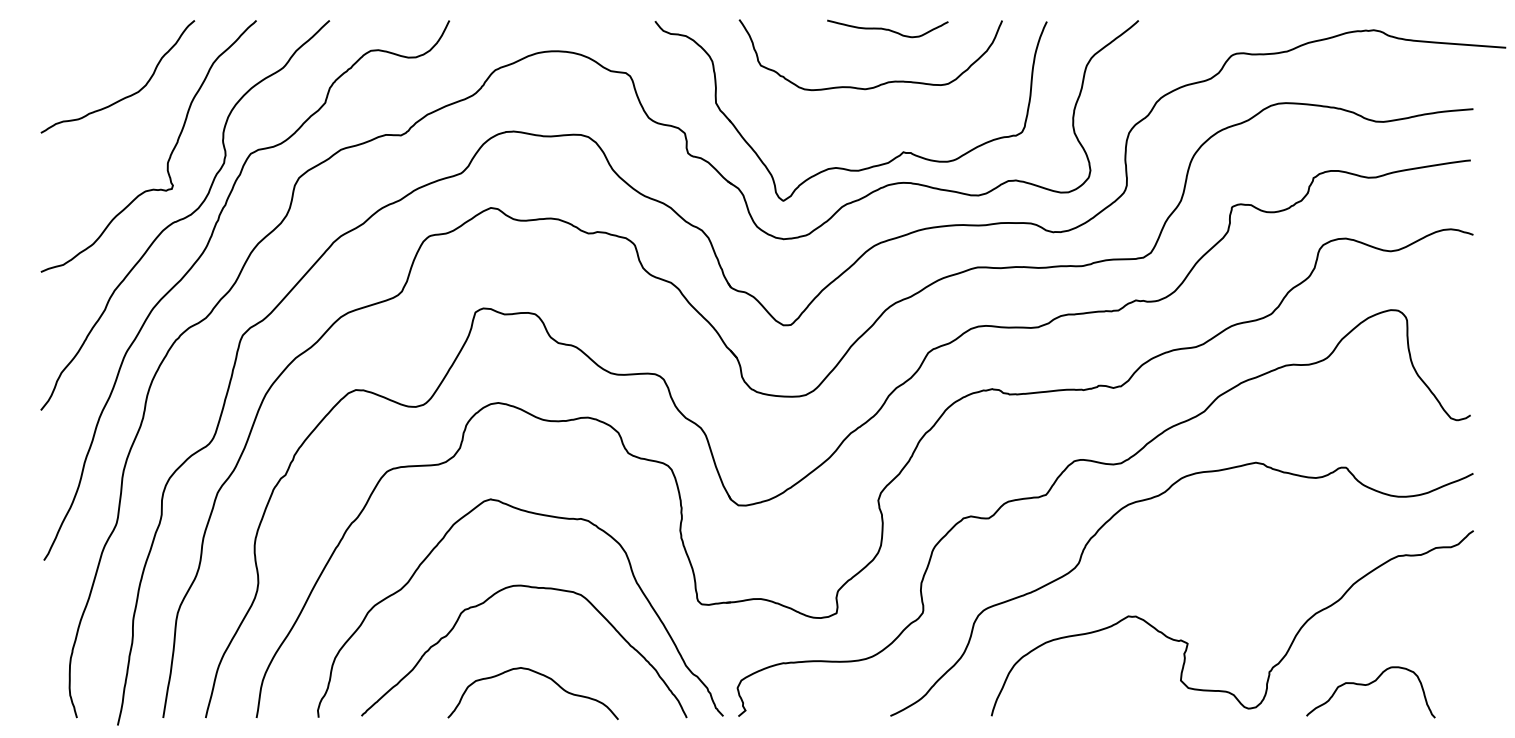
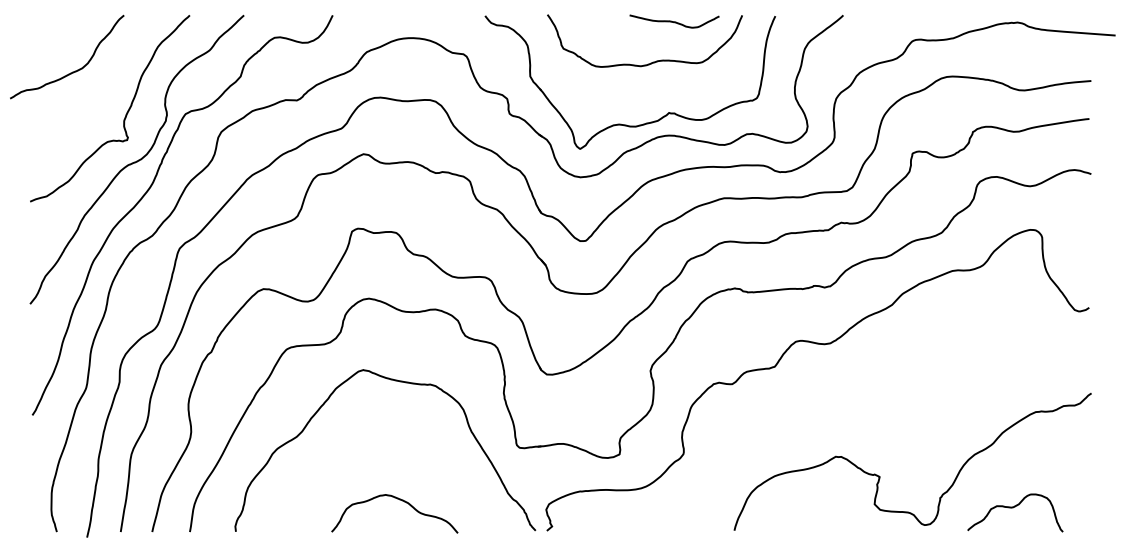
curve: (887, 28) -> (674, 21), moved
curve: (125, 96) -> (72, 71), moved
curve: (1150, 499) -> (852, 370), removed
curve: (488, 601) -> (361, 445), removed

